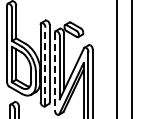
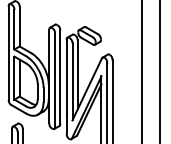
line: (45, 65) -> (55, 79), dashed -> solid
line: (55, 72) -> (67, 87), dashed -> solid

